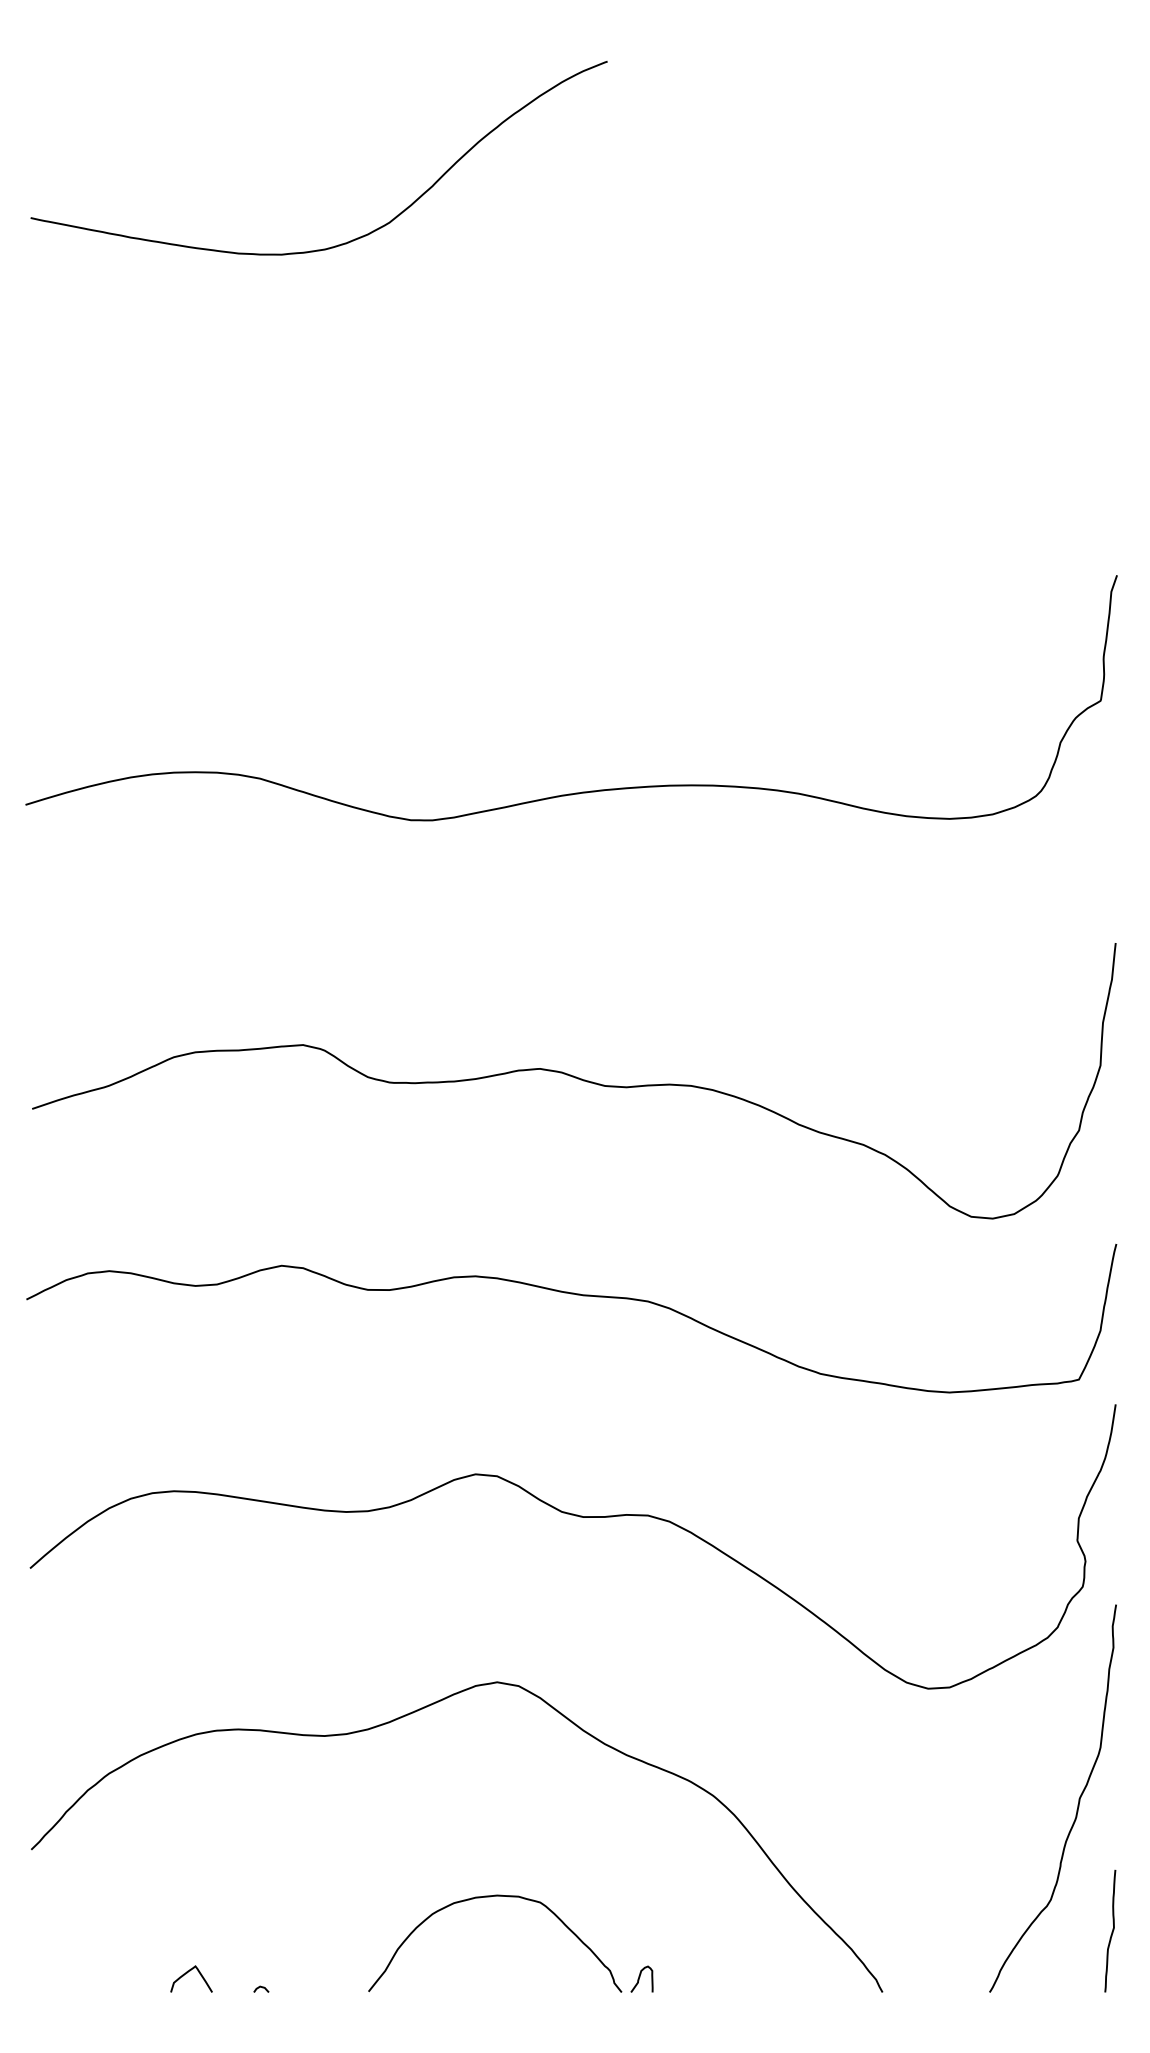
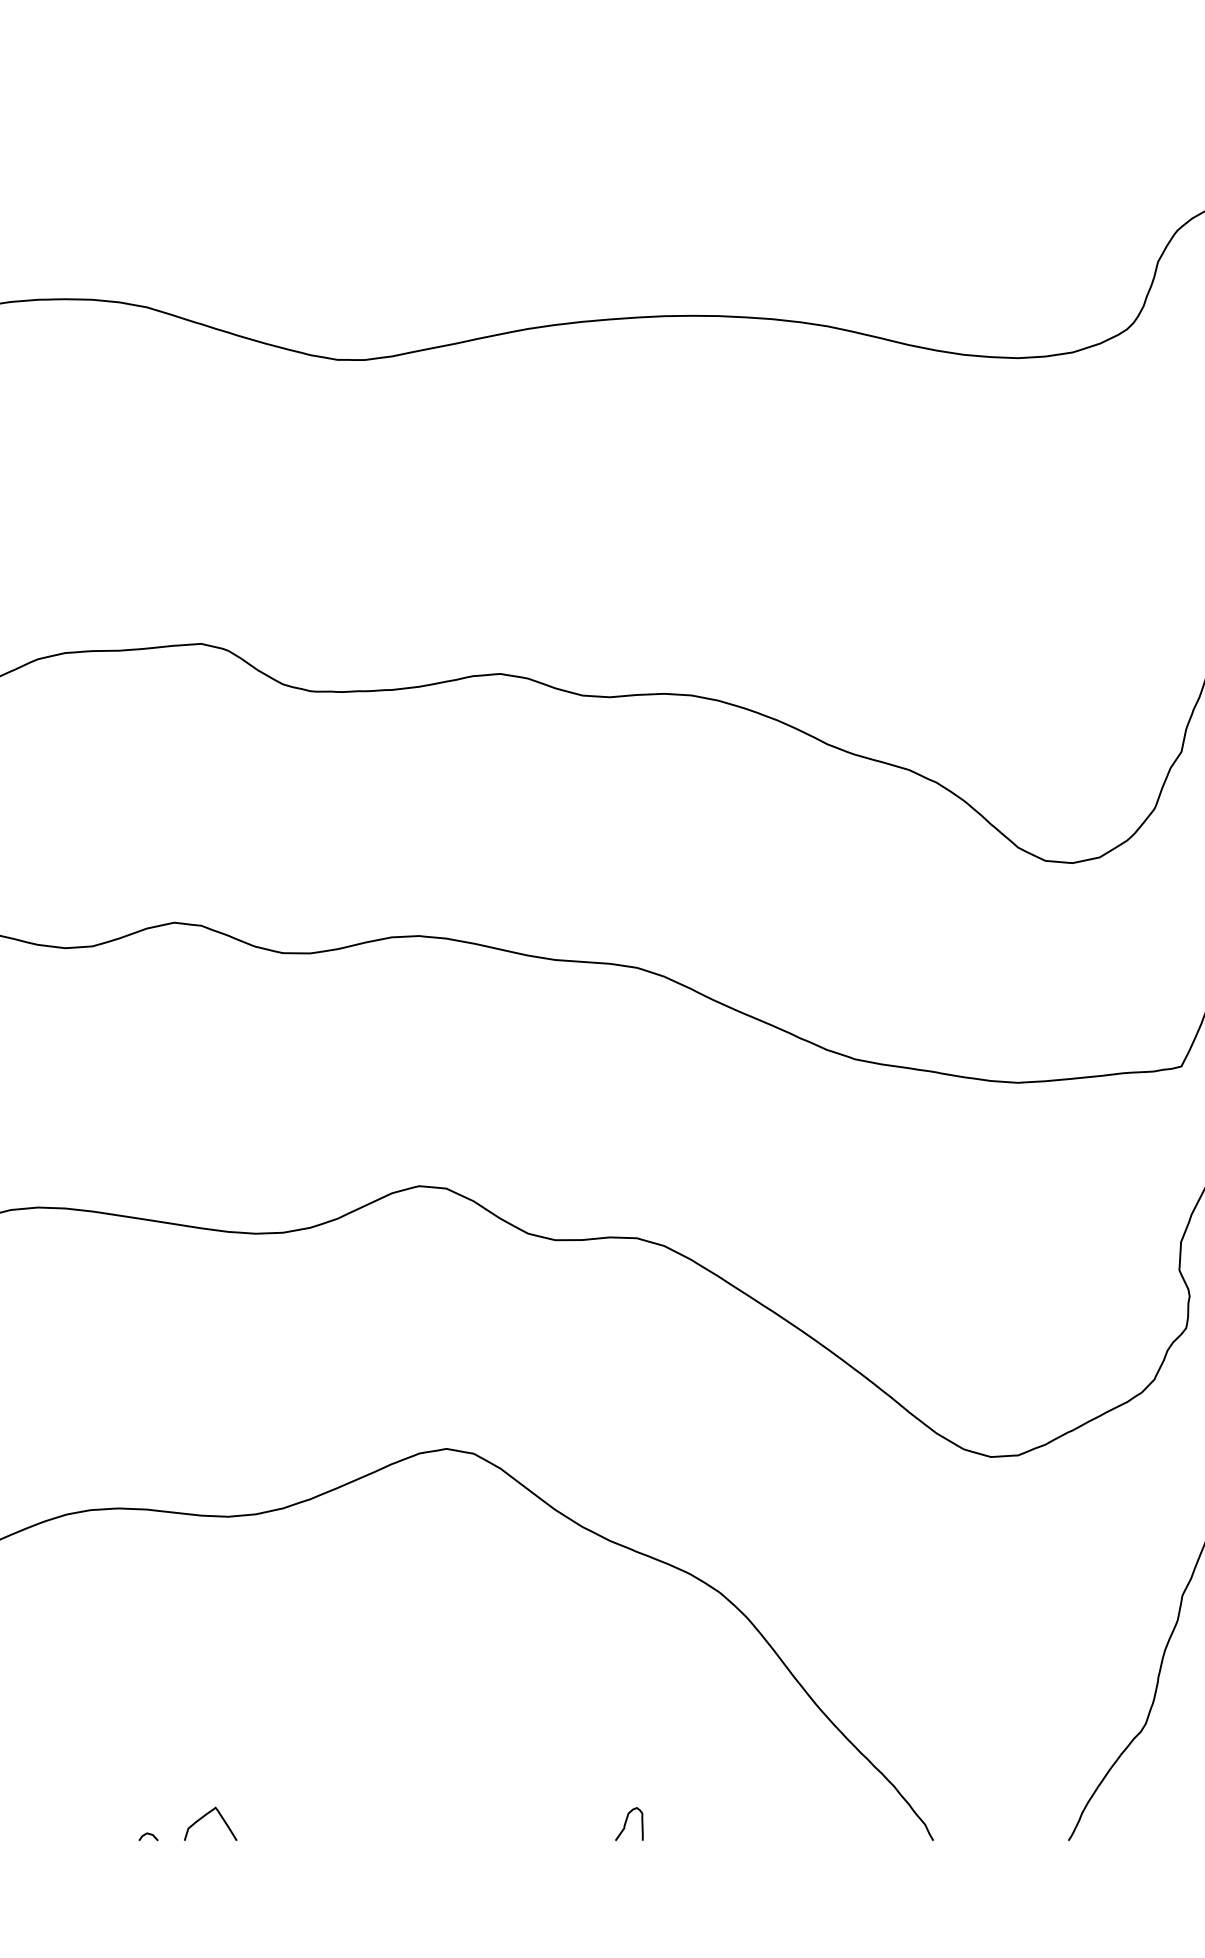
curve: (490, 1897) -> (437, 1720), removed
curve: (187, 1973) -> (205, 1816), moved

